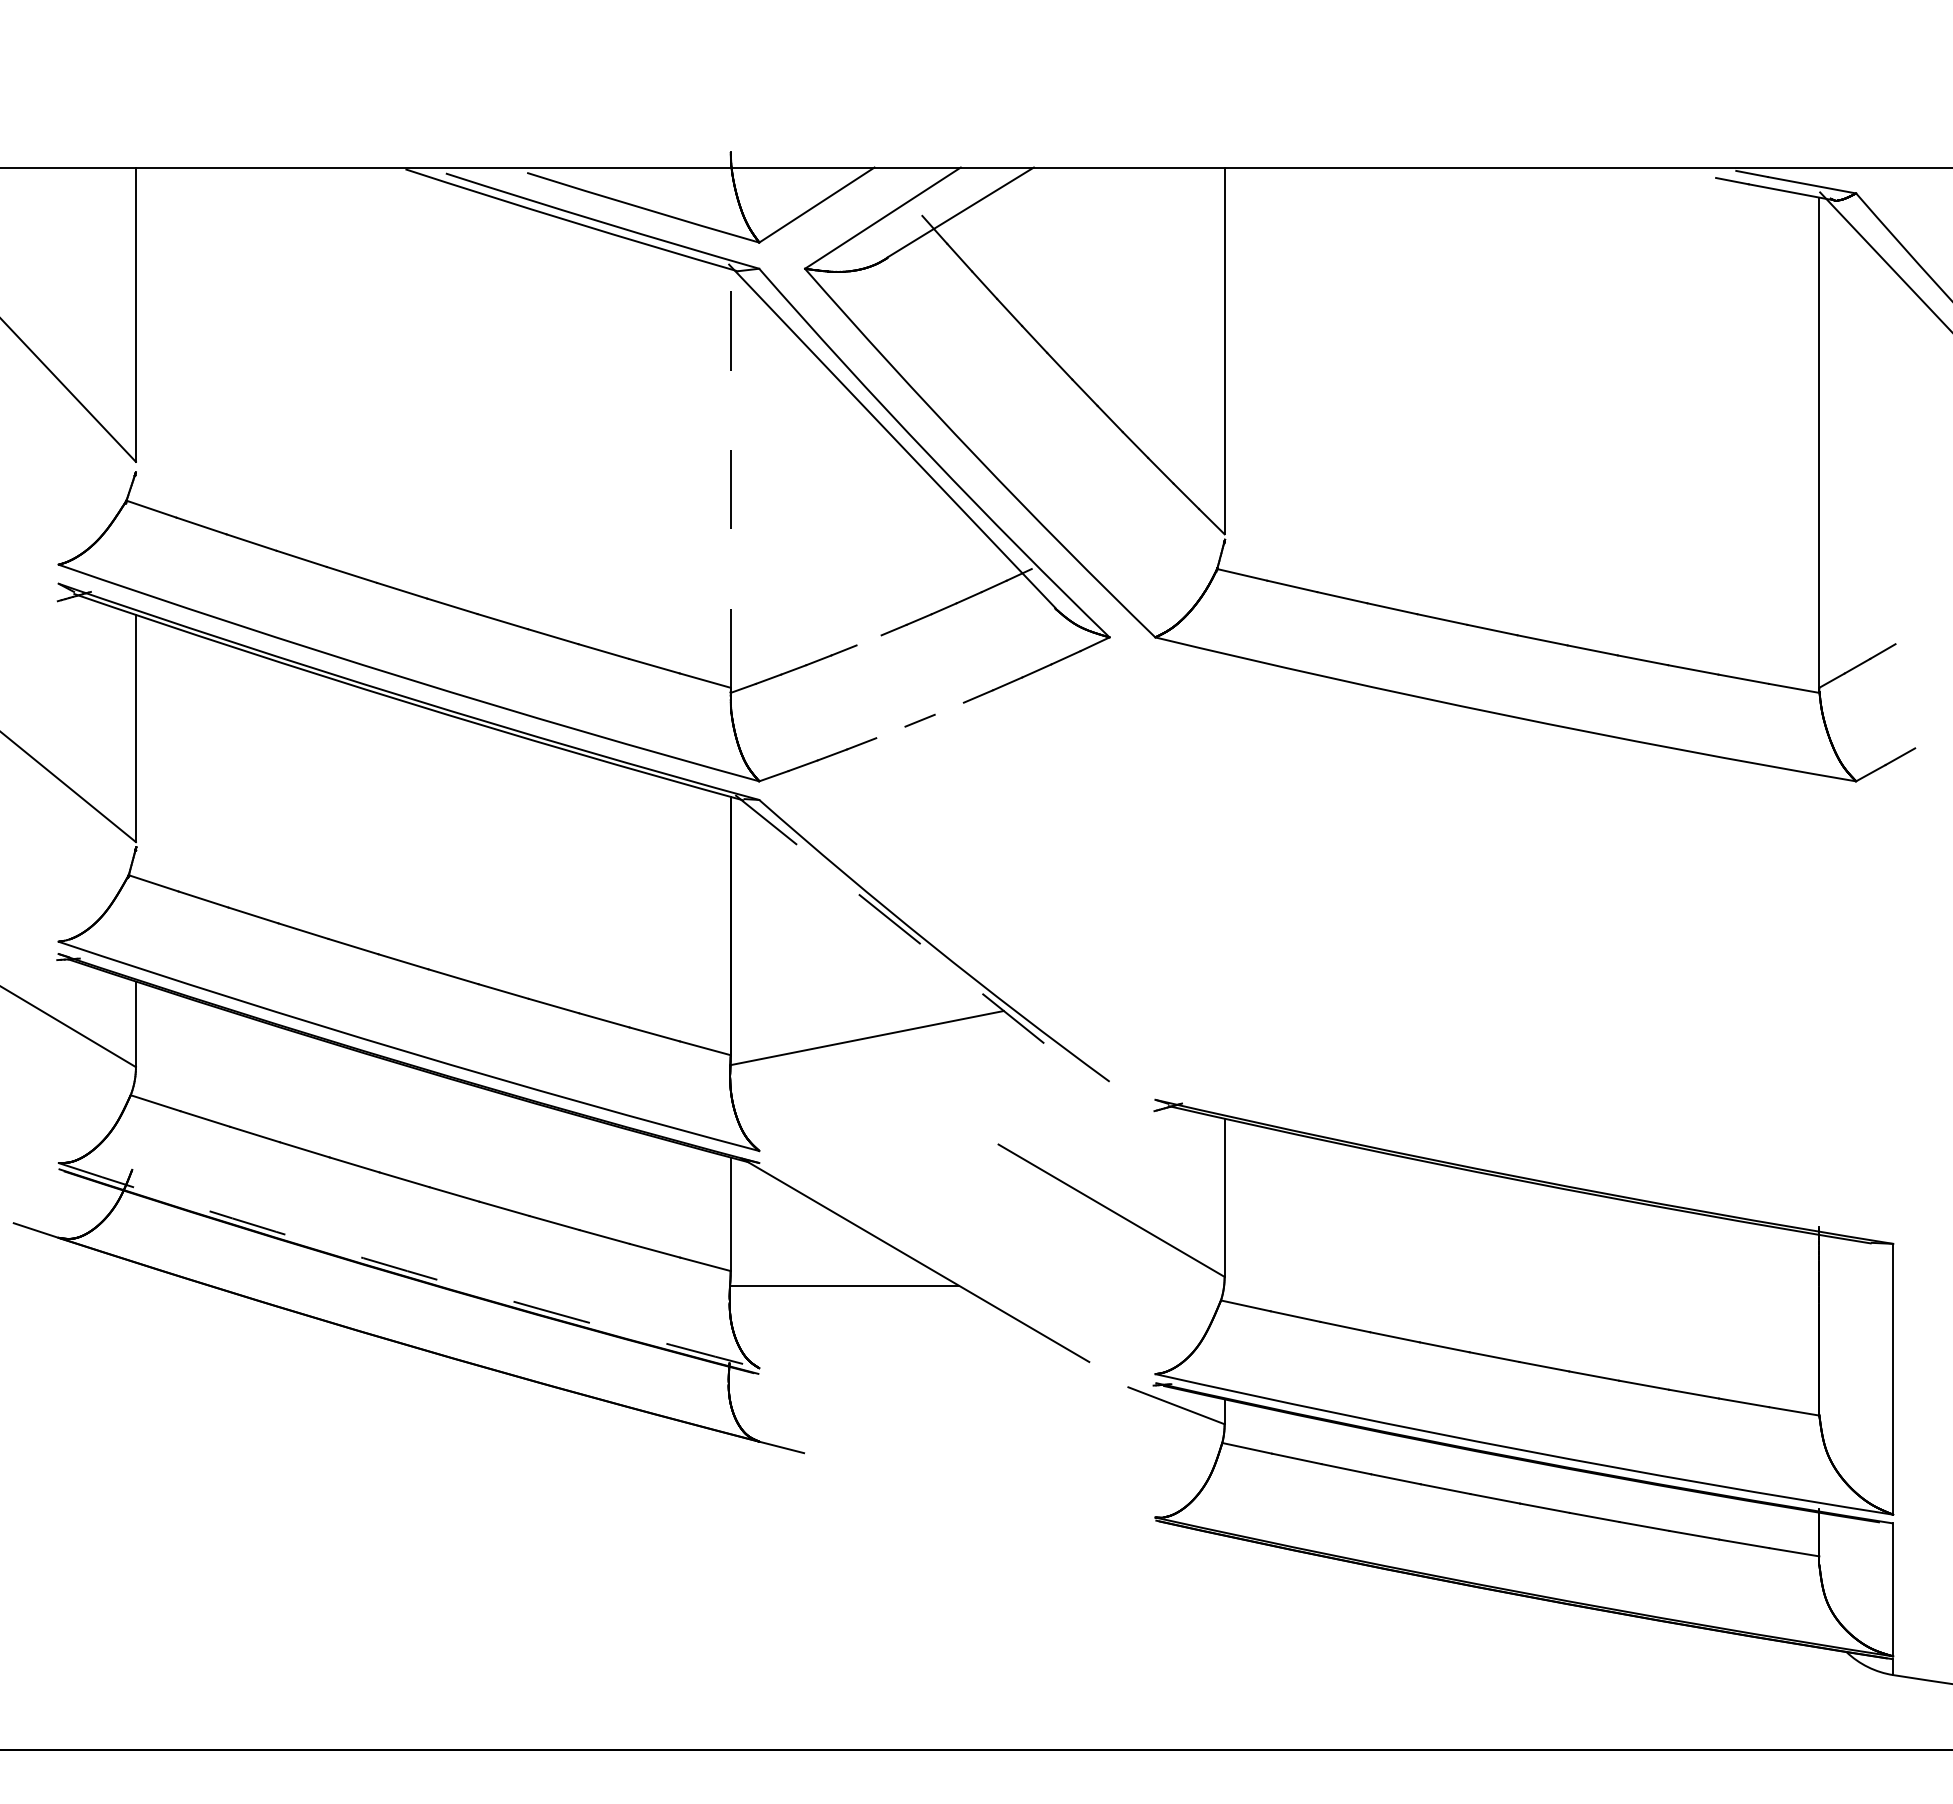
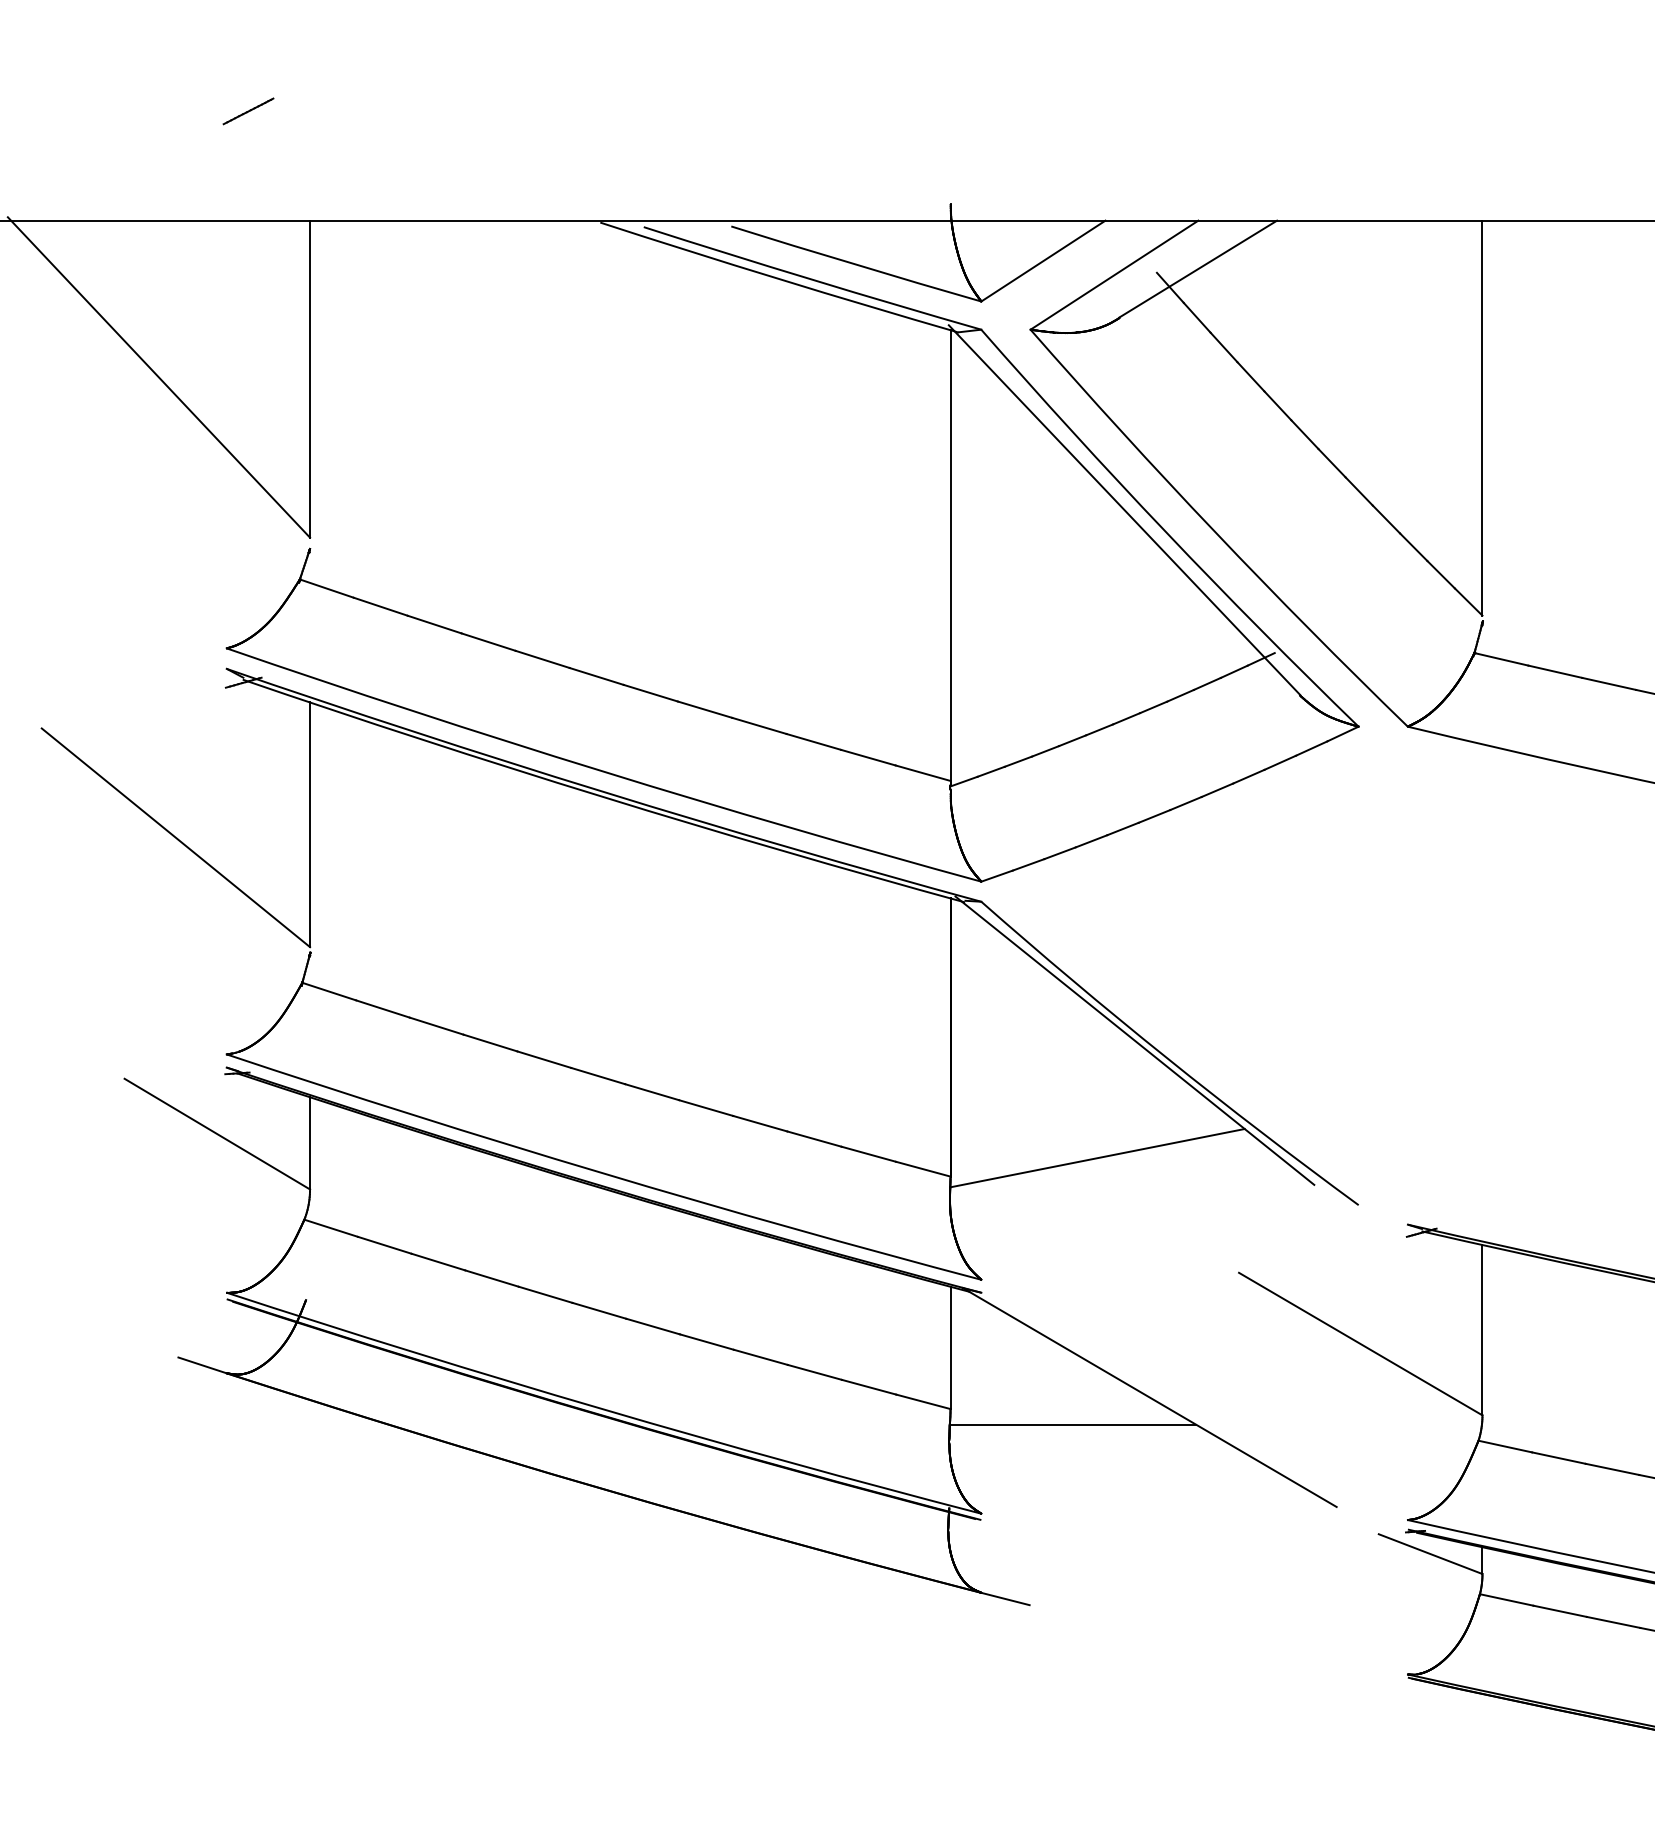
line: (78, 65) -> (248, 110), added
line: (730, 478) -> (950, 555), dashed -> solid
line: (868, 640) -> (1098, 730), added
line: (948, 708) -> (1185, 803), added
line: (890, 732) -> (1122, 829), added
line: (901, 929) -> (1134, 1041), dashed -> solid
arc: (407, 1271) -> (602, 1409), dashed -> solid

